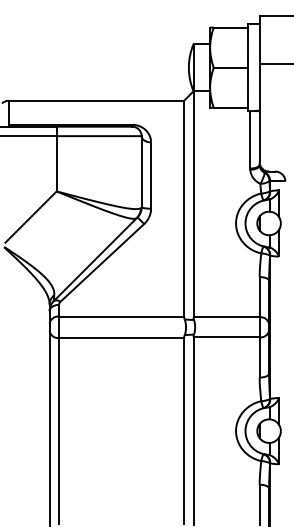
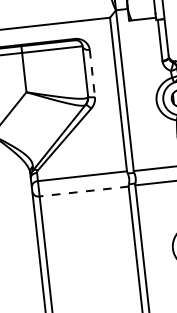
line: (151, 175) -> (92, 73), solid -> dashed
line: (121, 338) -> (84, 191), solid -> dashed

